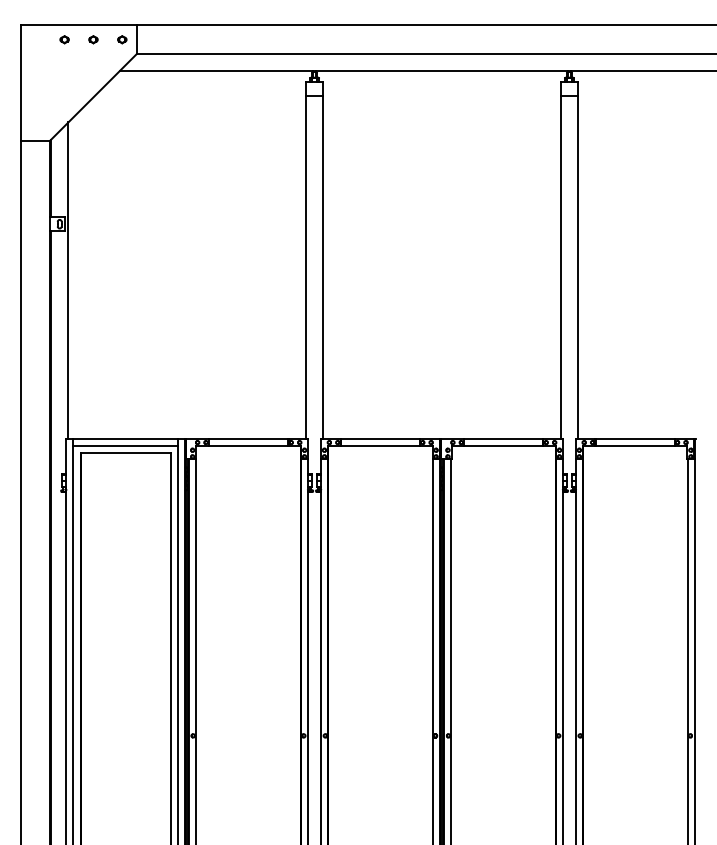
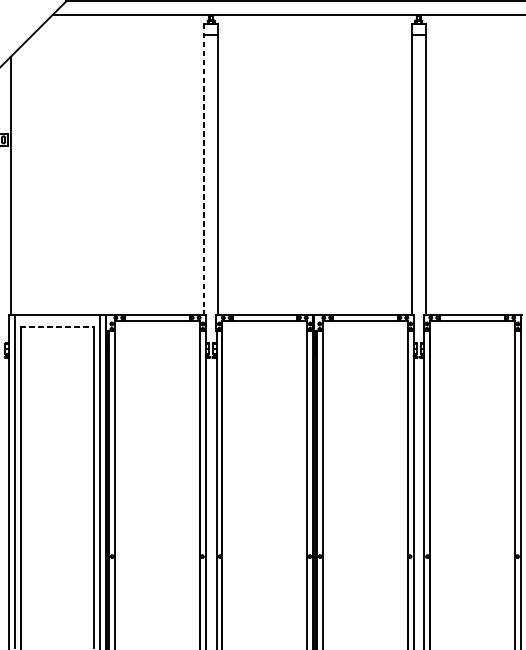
line: (305, 260) -> (203, 169), solid -> dashed
line: (125, 446) -> (57, 320), removed
line: (126, 453) -> (58, 326), solid -> dashed

